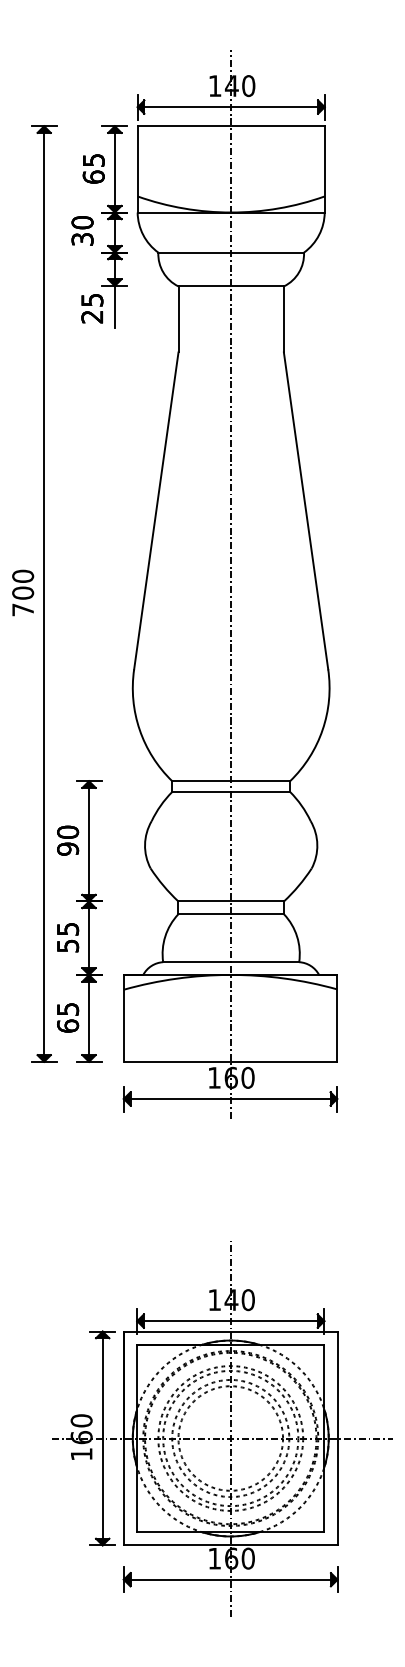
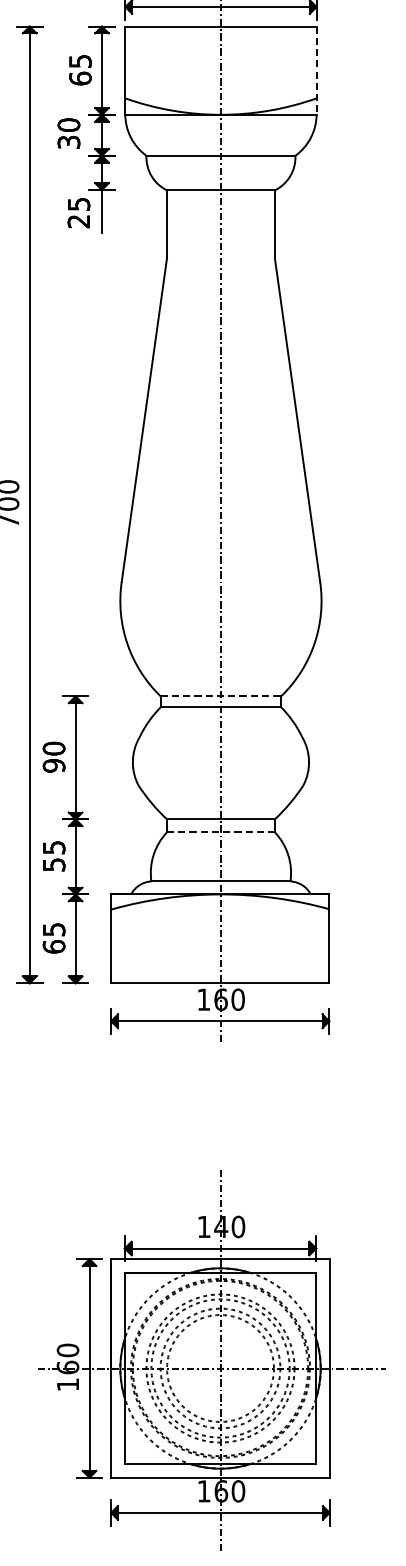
line: (324, 169) -> (316, 70), solid -> dashed
line: (231, 781) -> (221, 696), solid -> dashed
line: (231, 914) -> (221, 832), solid -> dashed

